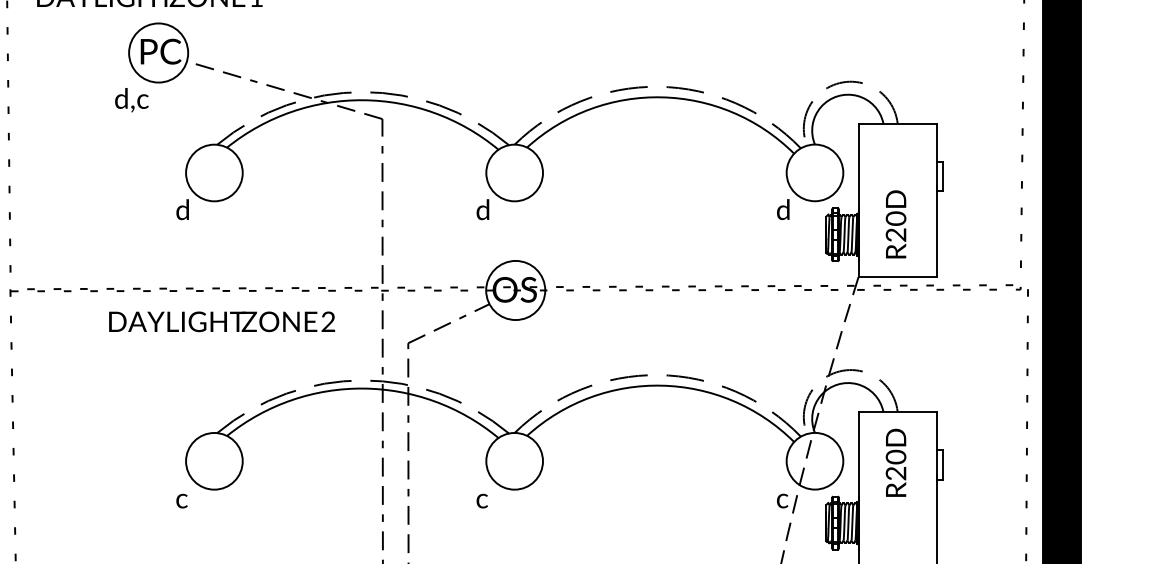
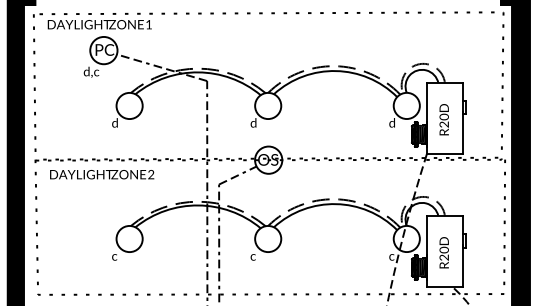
text: (894, 223) -> (443, 119), moved
text: (222, 321) -> (102, 174), moved
text: (894, 462) -> (443, 252), moved

